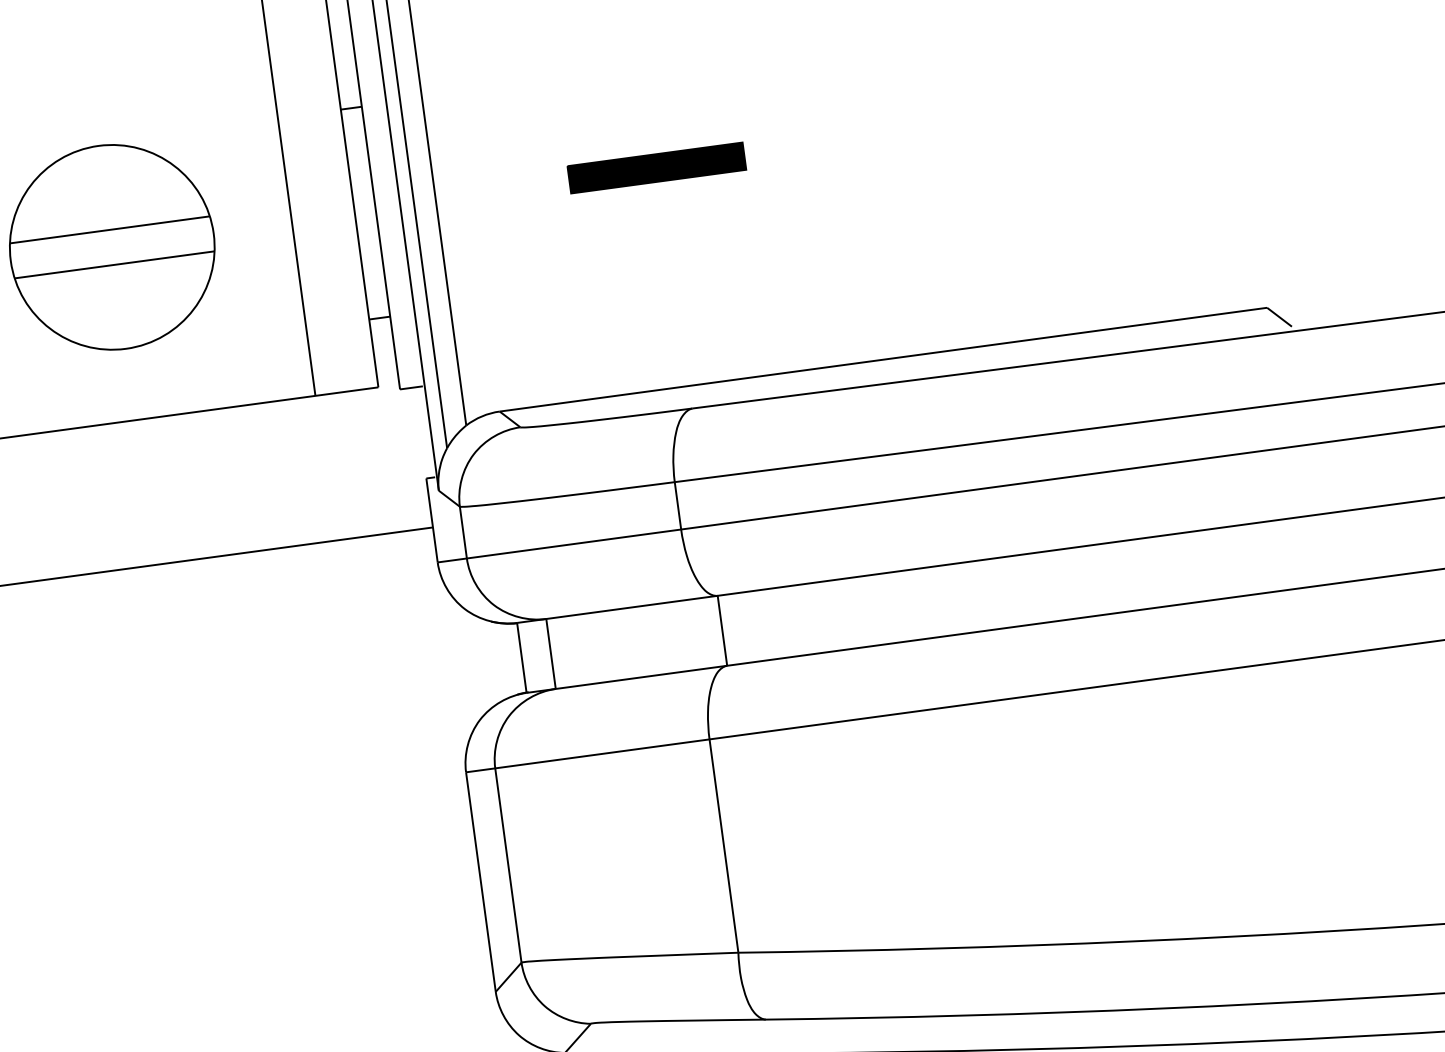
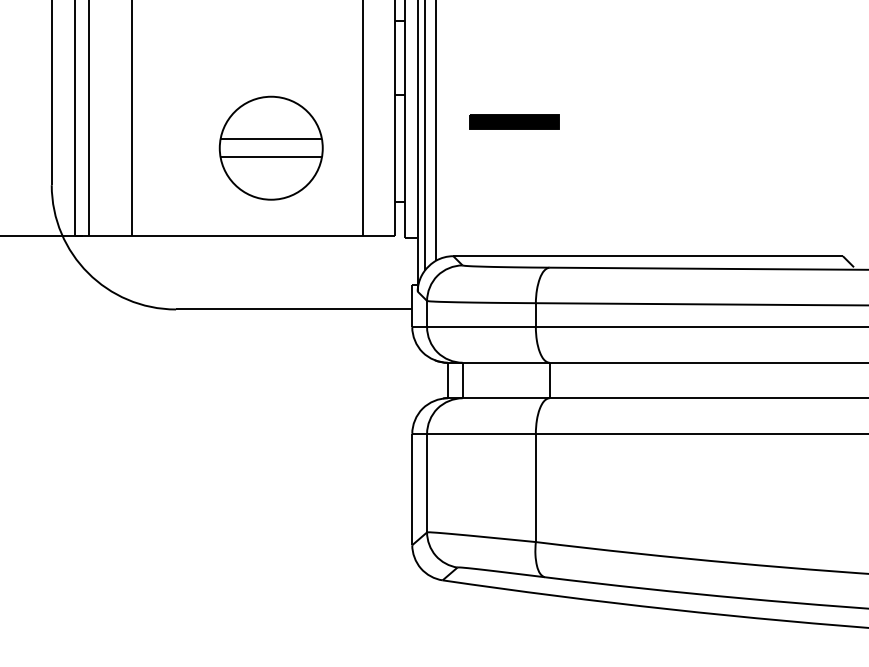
part: (657, 166) -> (514, 121), moved

